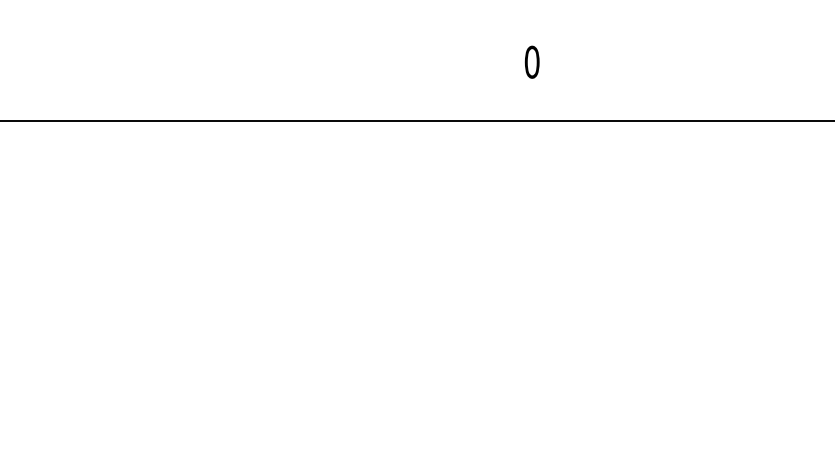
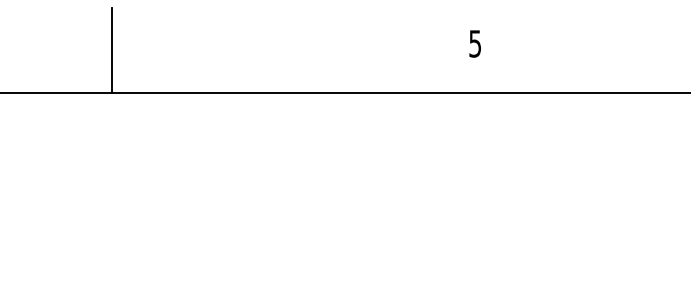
text: (531, 61) -> (474, 43), 0 -> 5
line: (100, 69) -> (111, 49), added

